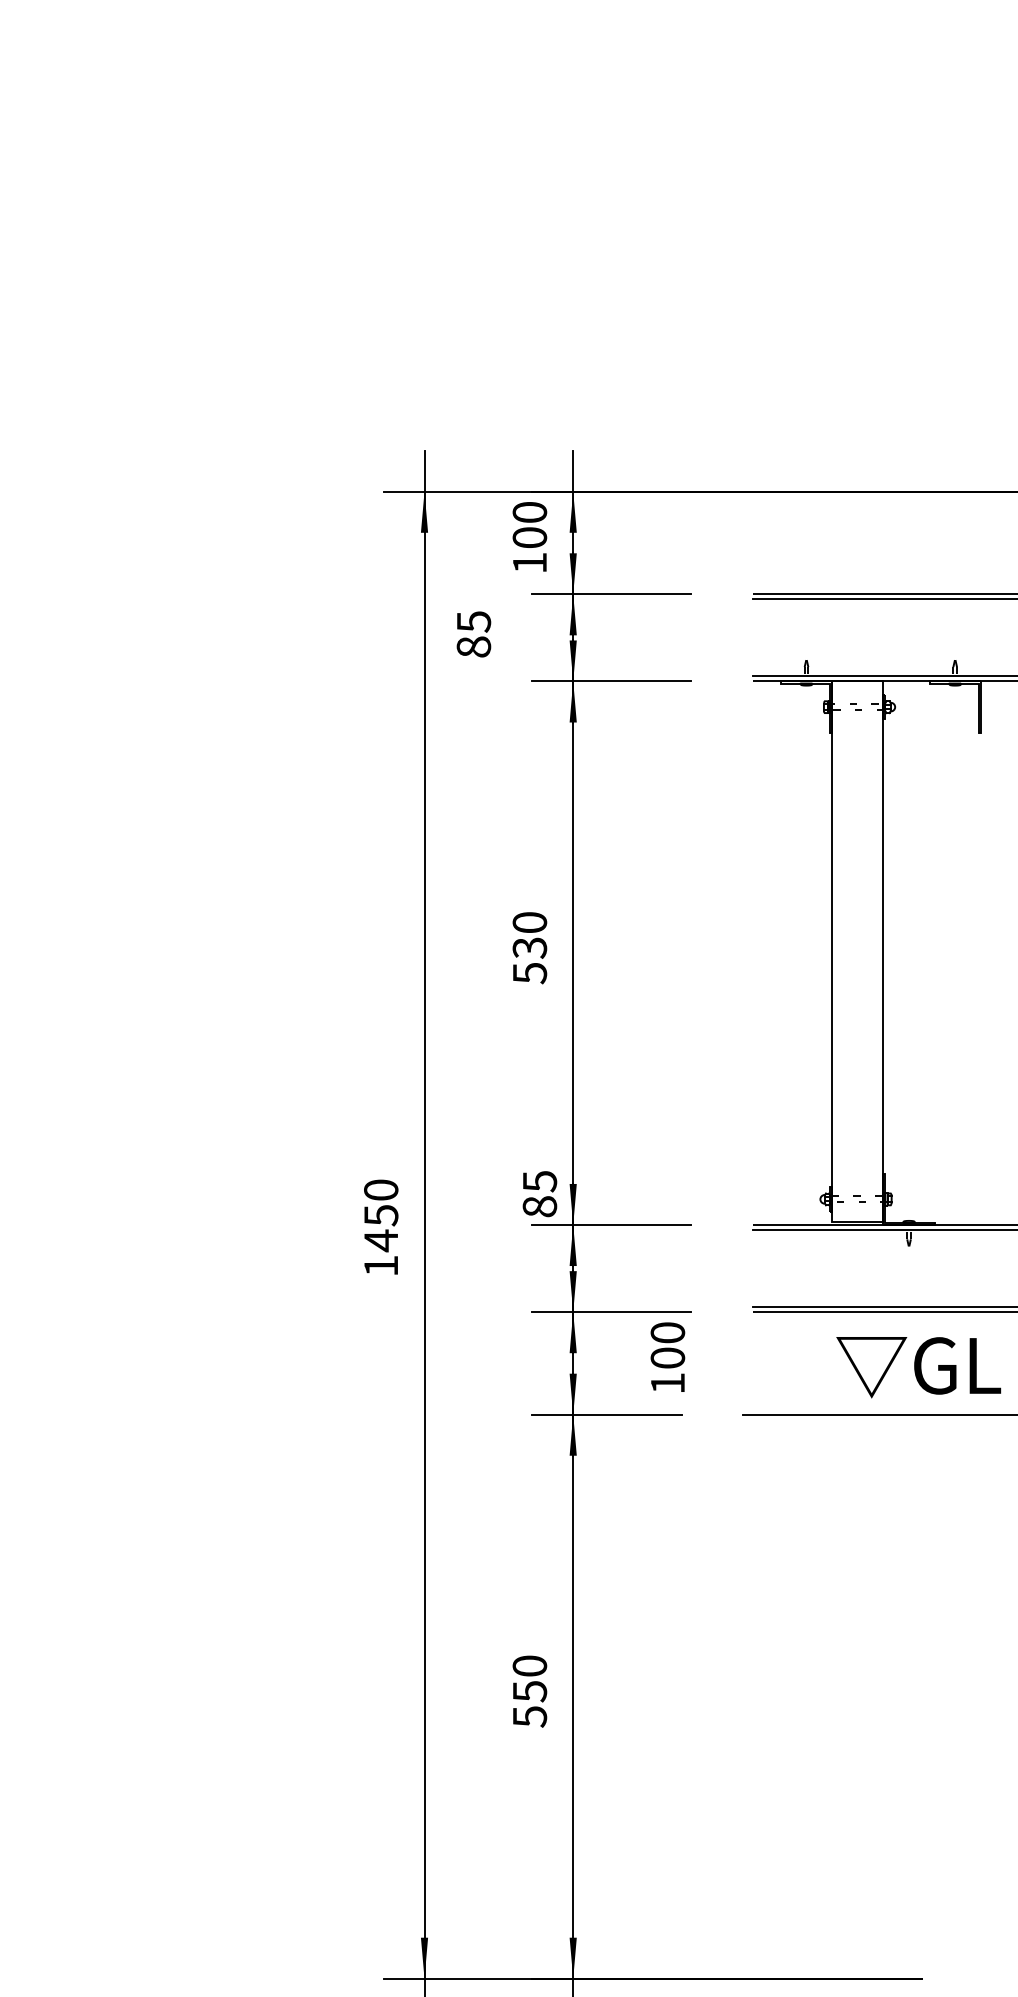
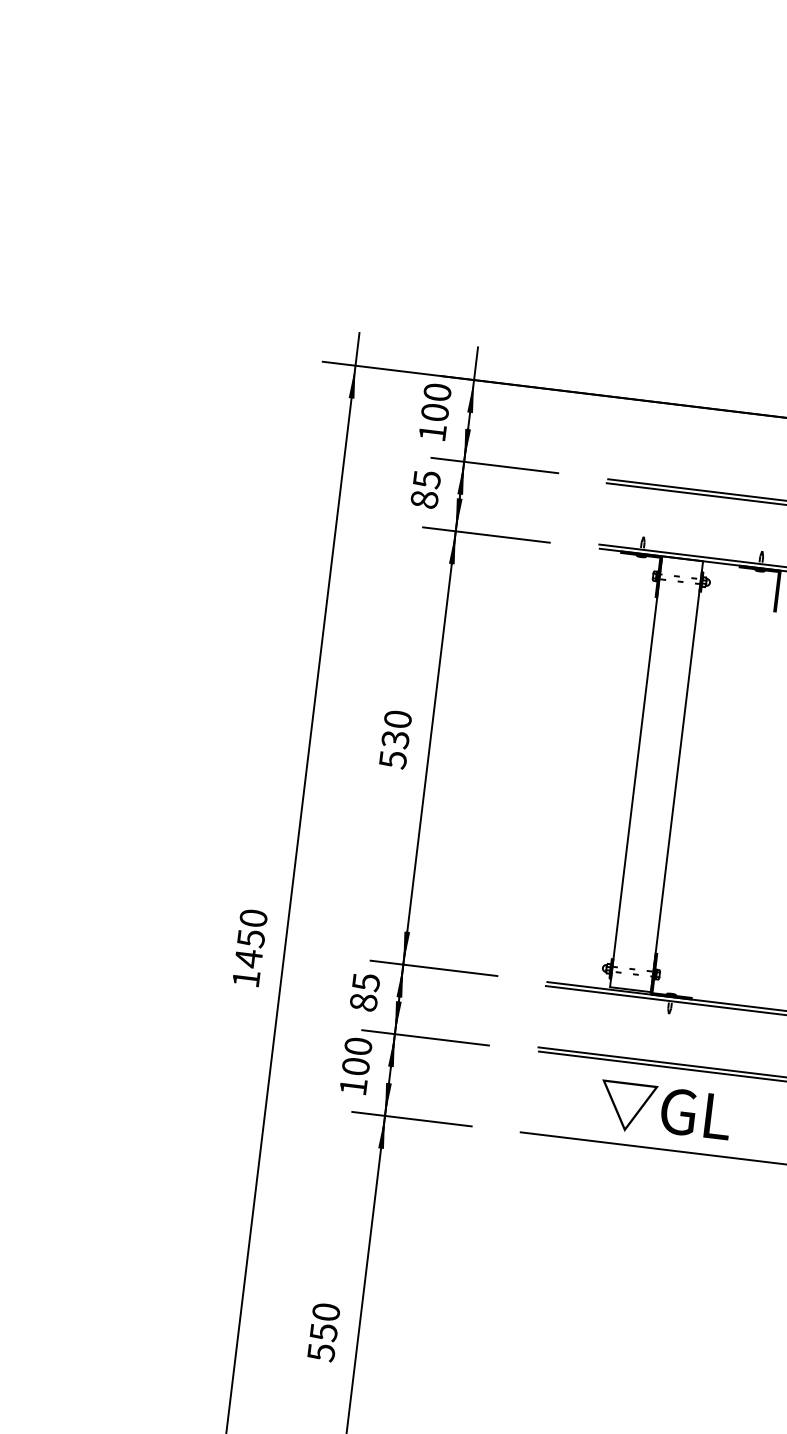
text: (473, 634) -> (425, 489), moved
text: (539, 1194) -> (364, 992), moved
text: (667, 1356) -> (355, 1065), moved

